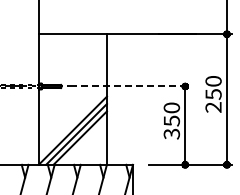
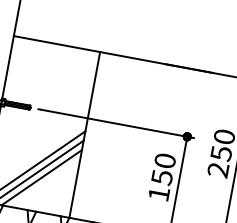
line: (130, 86) -> (117, 123), dashed -> solid
text: (171, 133) -> (158, 193), 350 -> 150

